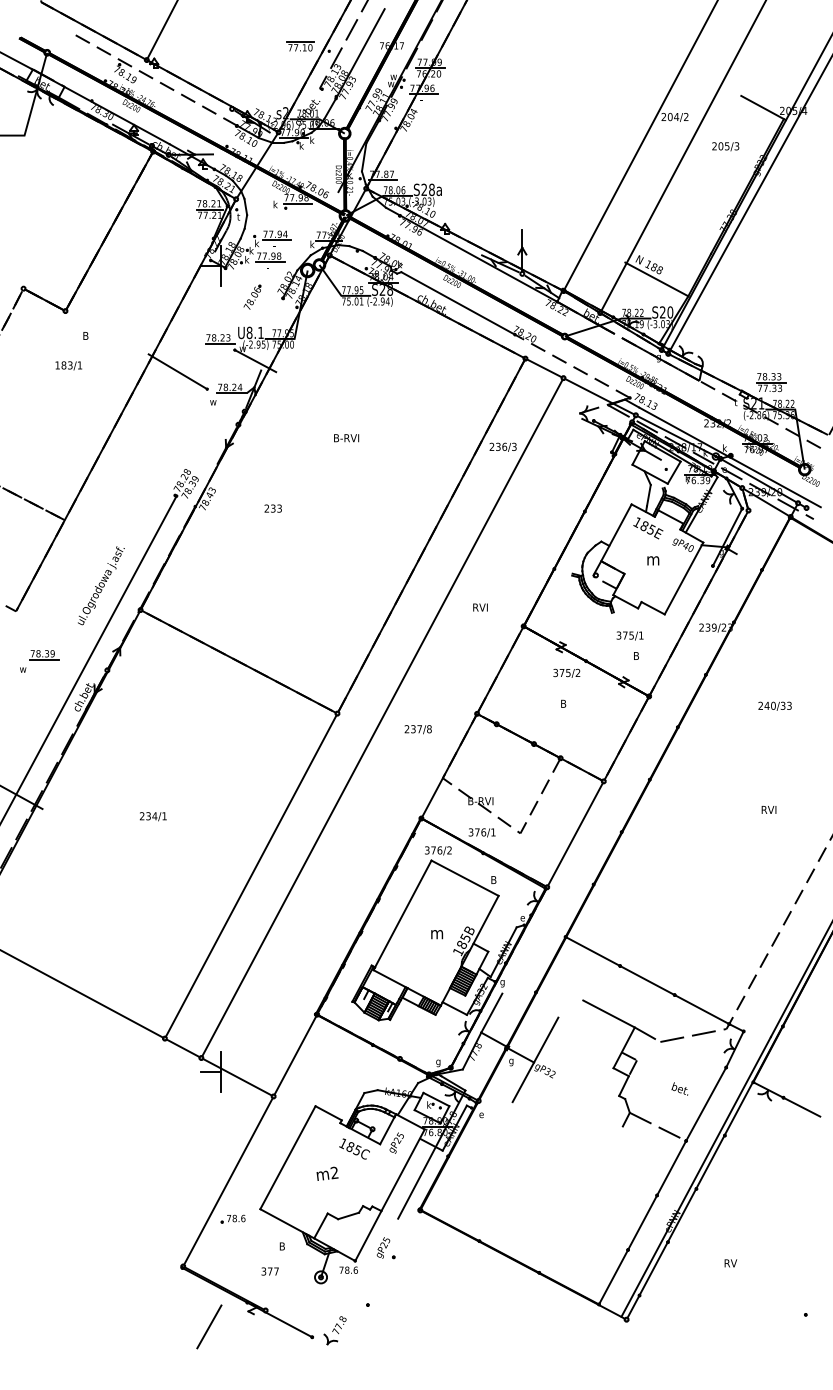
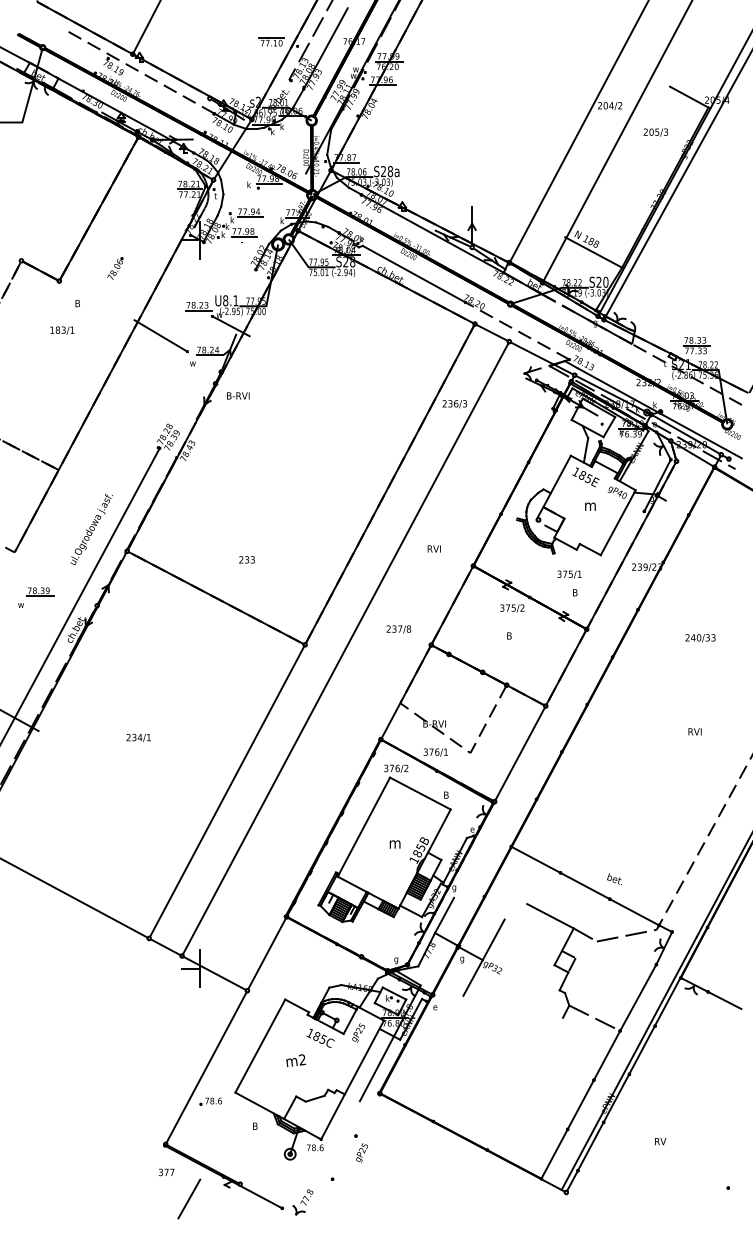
part: (252, 296) -> (115, 267), moved
text: (346, 438) -> (238, 396), moved
text: (272, 508) -> (246, 559), moved
text: (417, 729) -> (398, 629), moved
text: (679, 1088) -> (614, 878), moved
text: (383, 1247) -> (362, 1152), moved
text: (269, 1271) -> (165, 1172), moved

